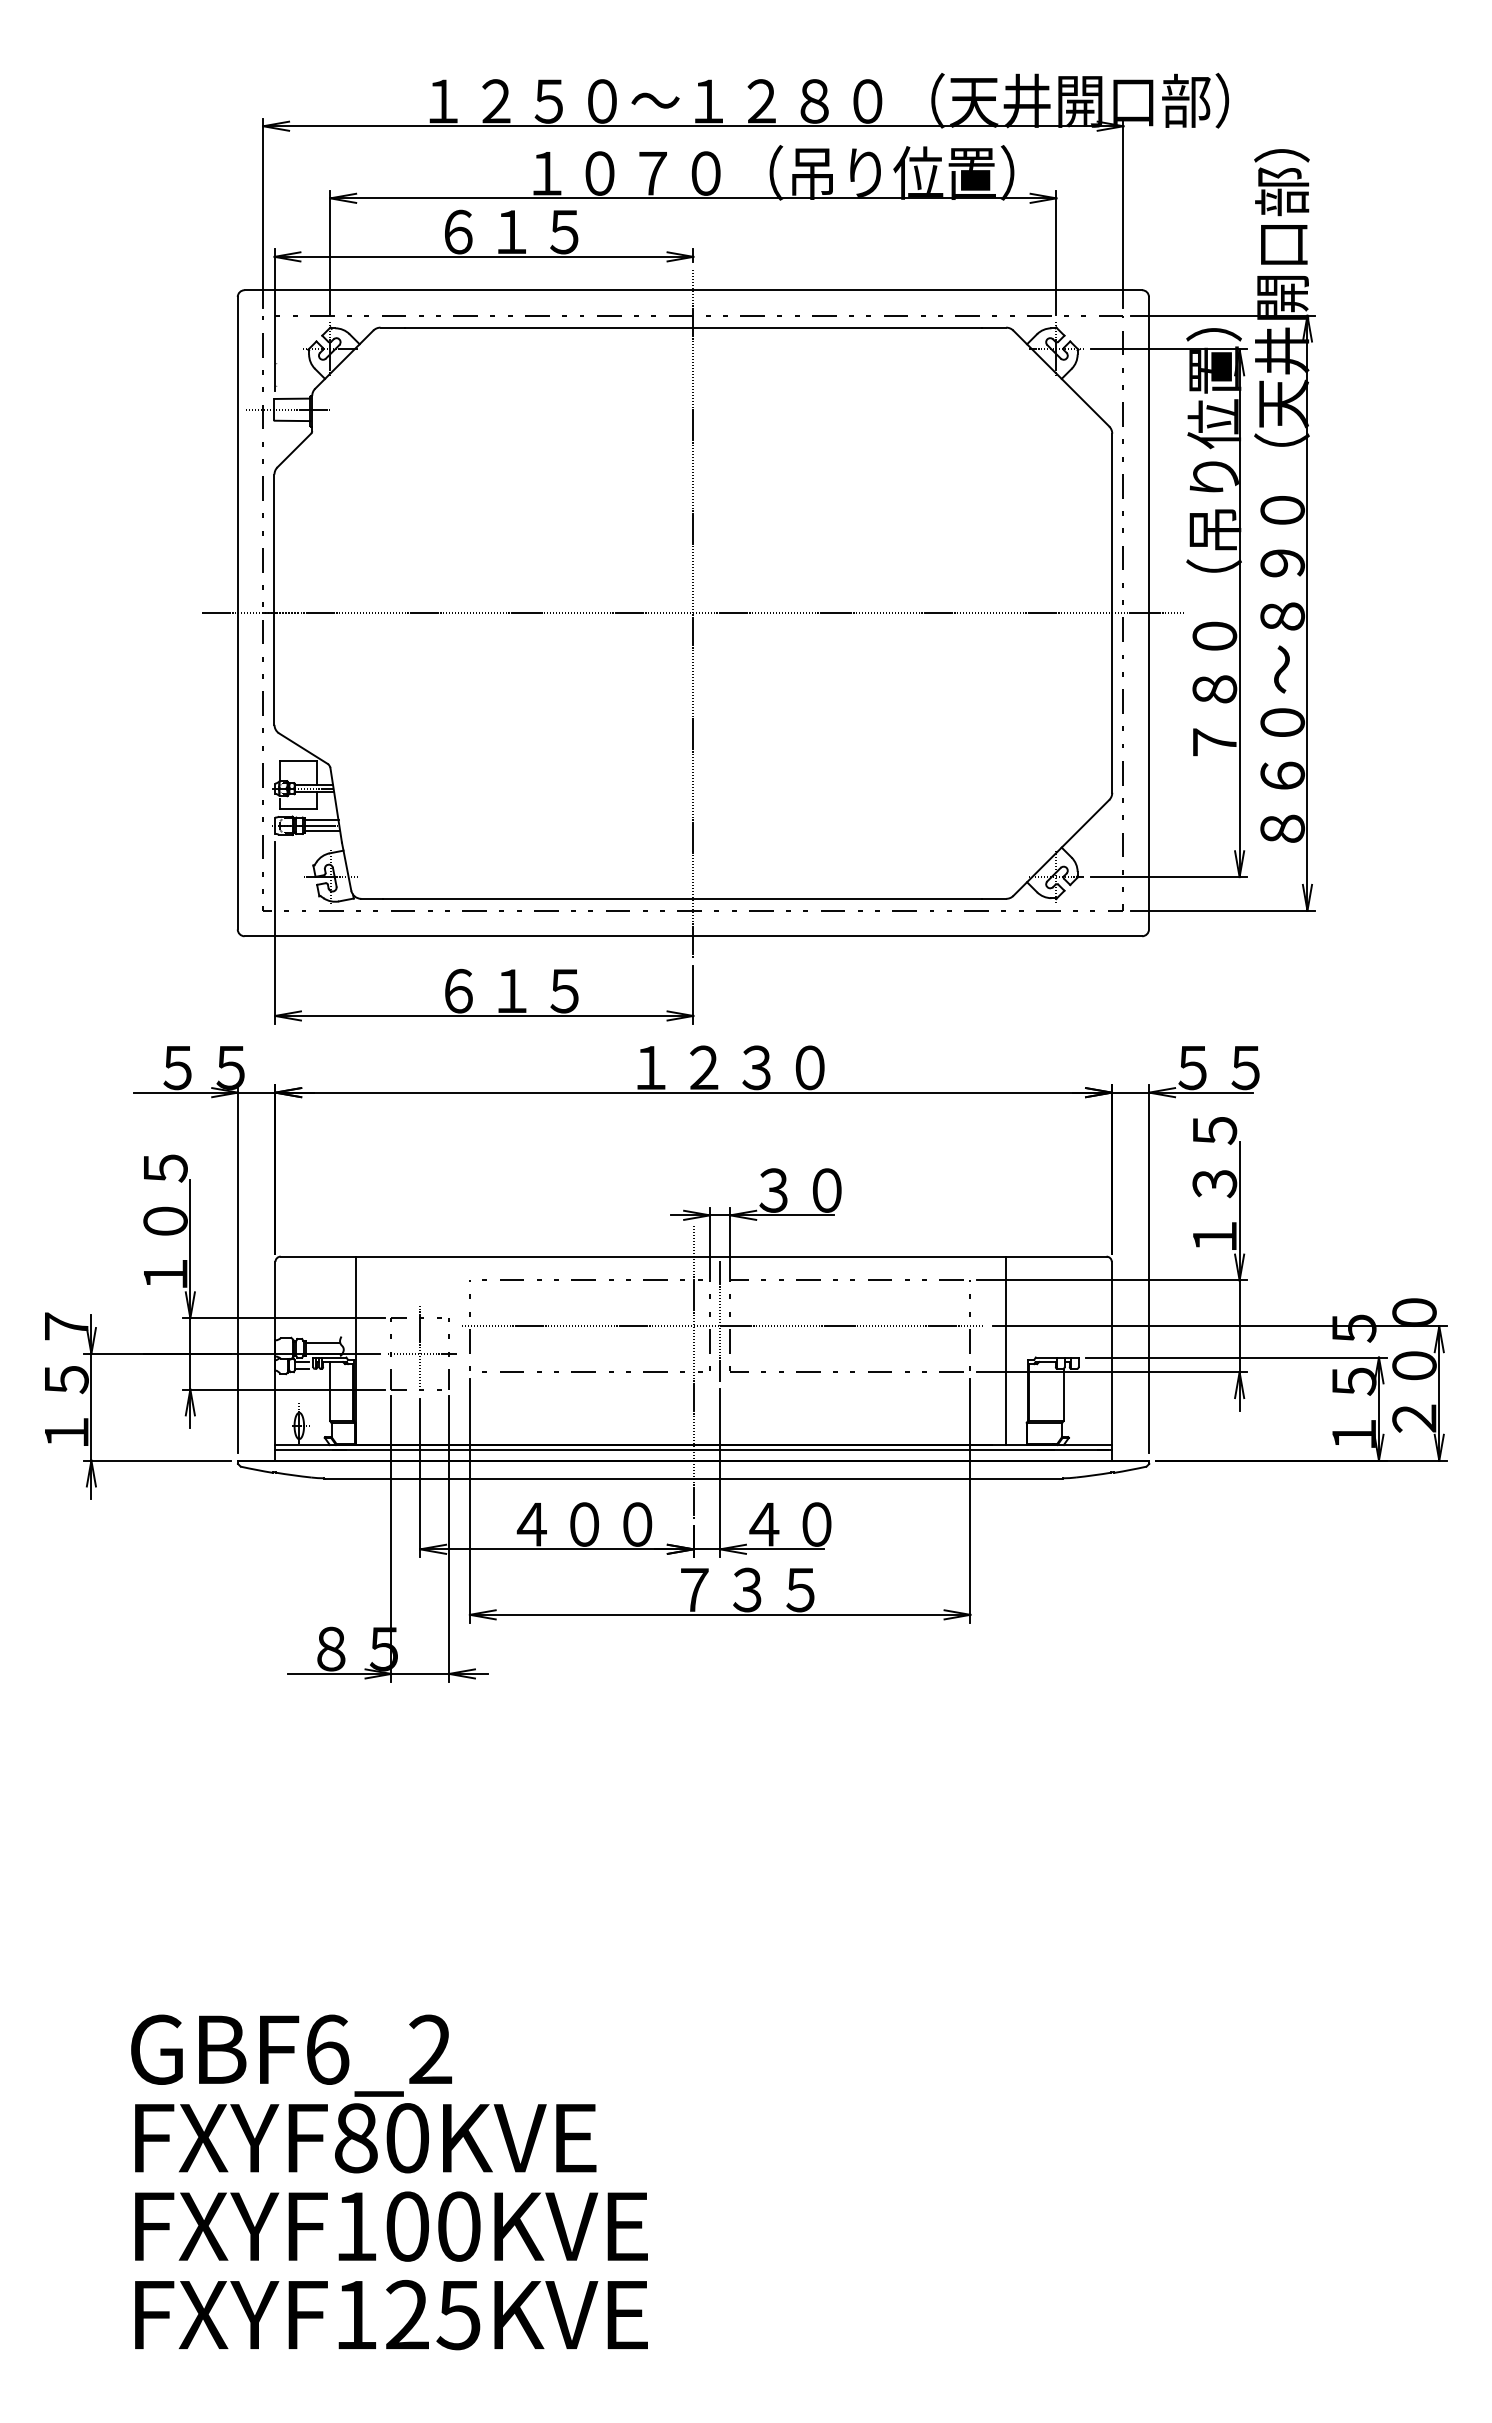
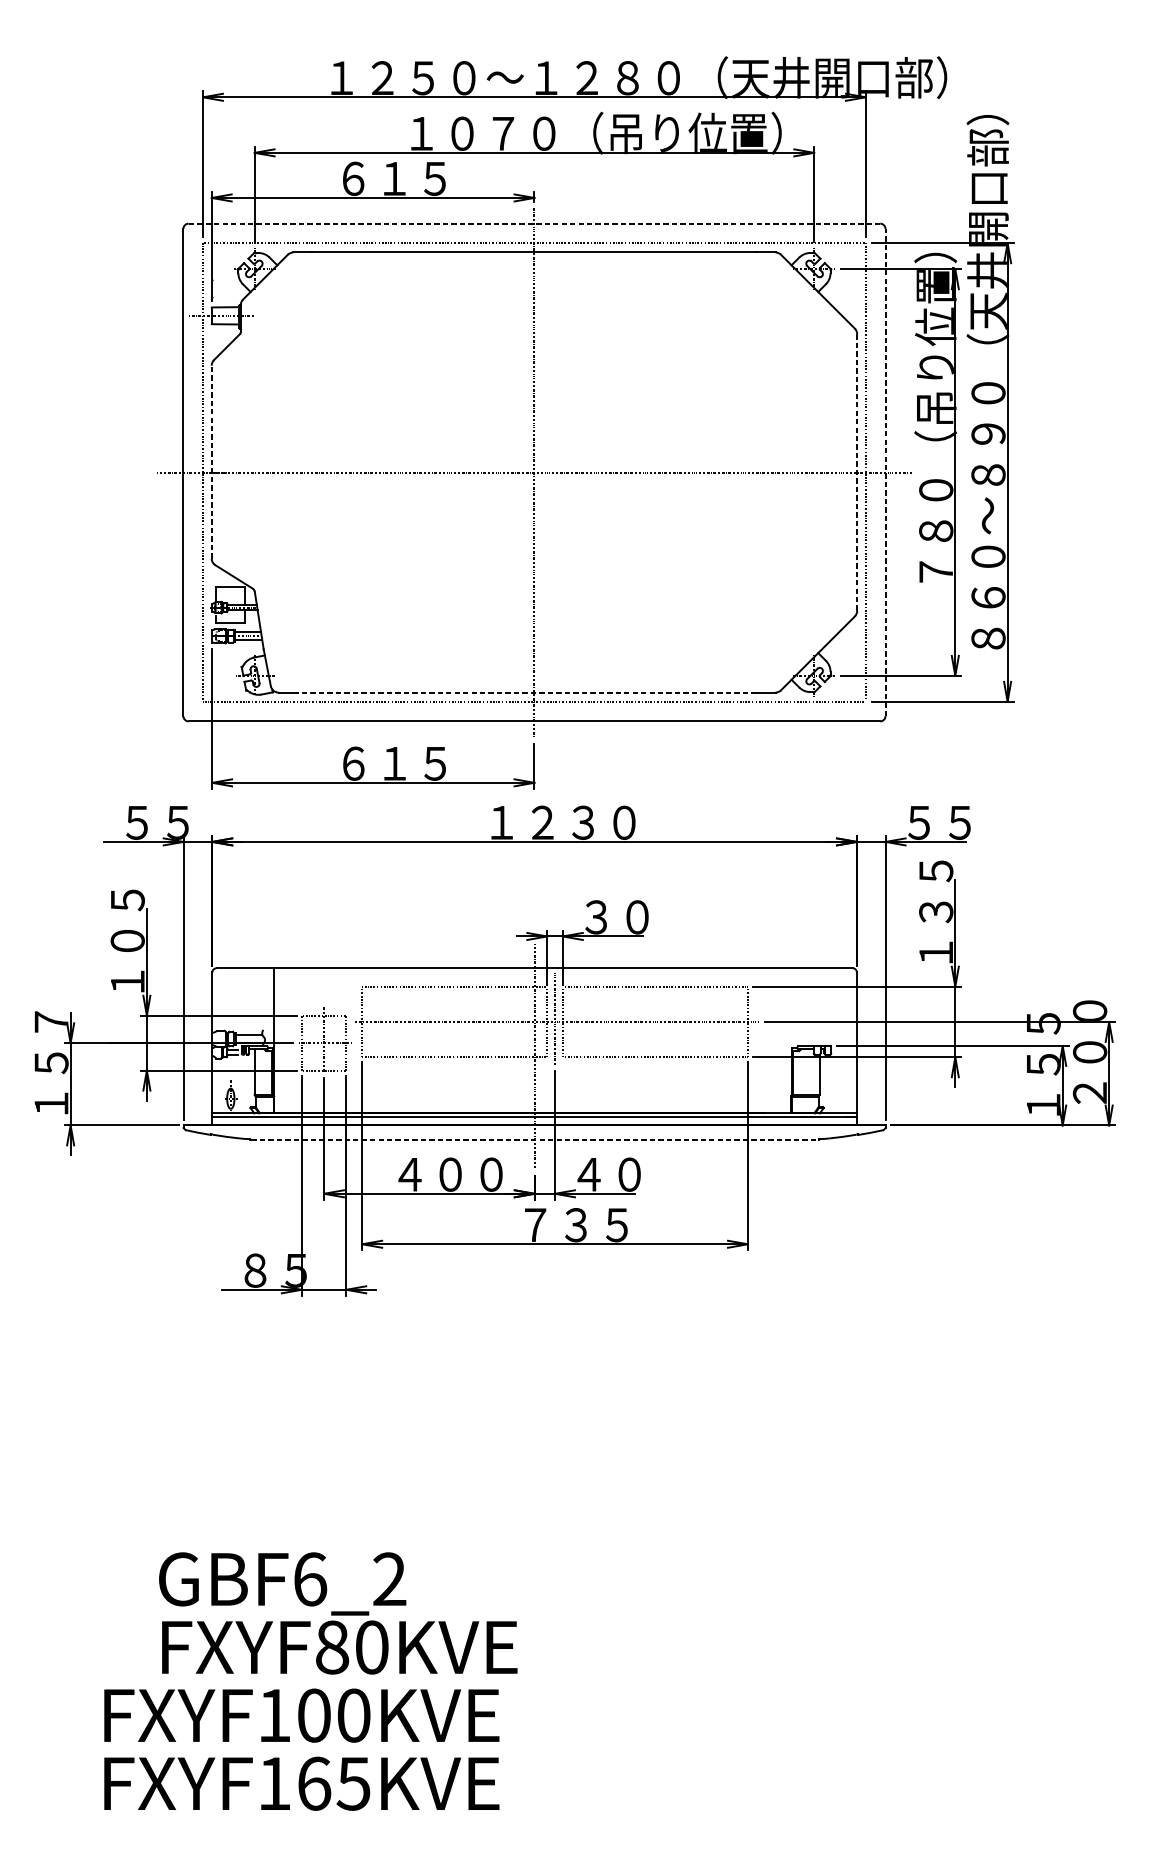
line: (693, 290) -> (534, 223), solid -> dashed
line: (274, 599) -> (211, 461), solid -> dashed
line: (1148, 612) -> (885, 471), solid -> dashed
line: (1112, 613) -> (857, 472), solid -> dashed
line: (682, 898) -> (526, 692), solid -> dashed
line: (1006, 1350) -> (775, 1040), removed
line: (693, 1479) -> (534, 1139), solid -> dashed
text: (363, 2093) -> (338, 1613), moved
text: (407, 2314) -> (314, 1783), FXYF125KVE -> FXYF165KVE

